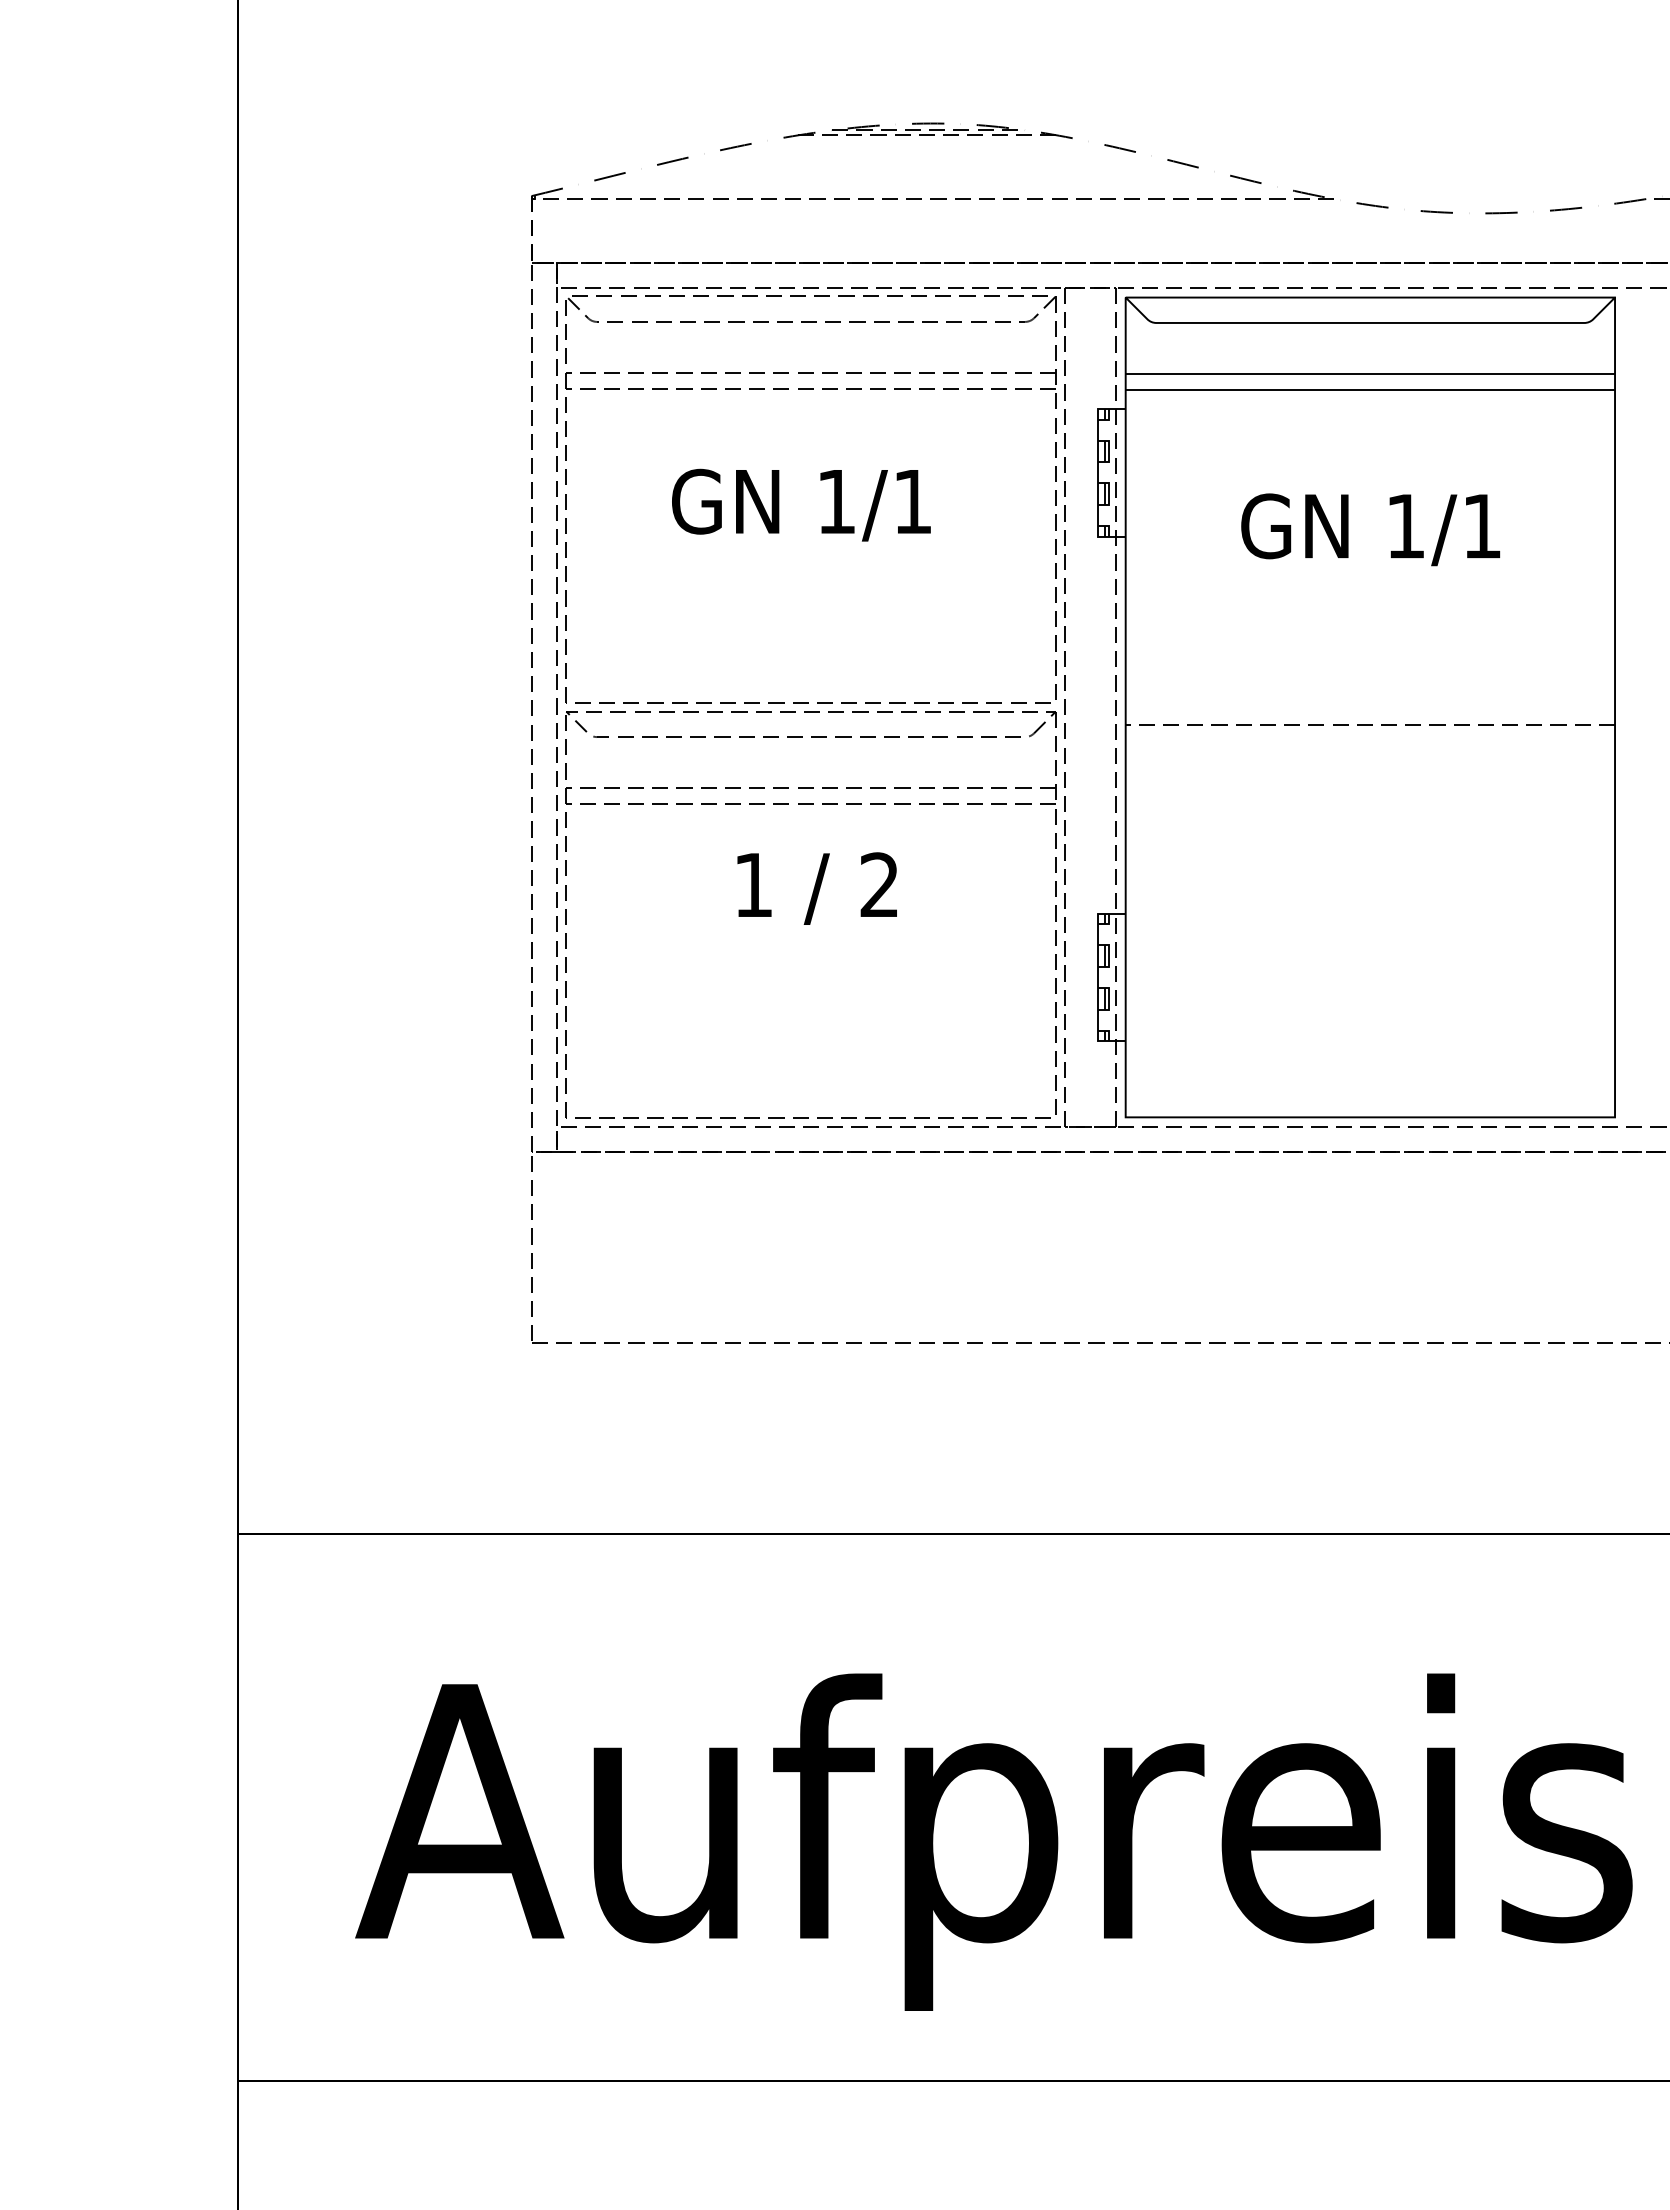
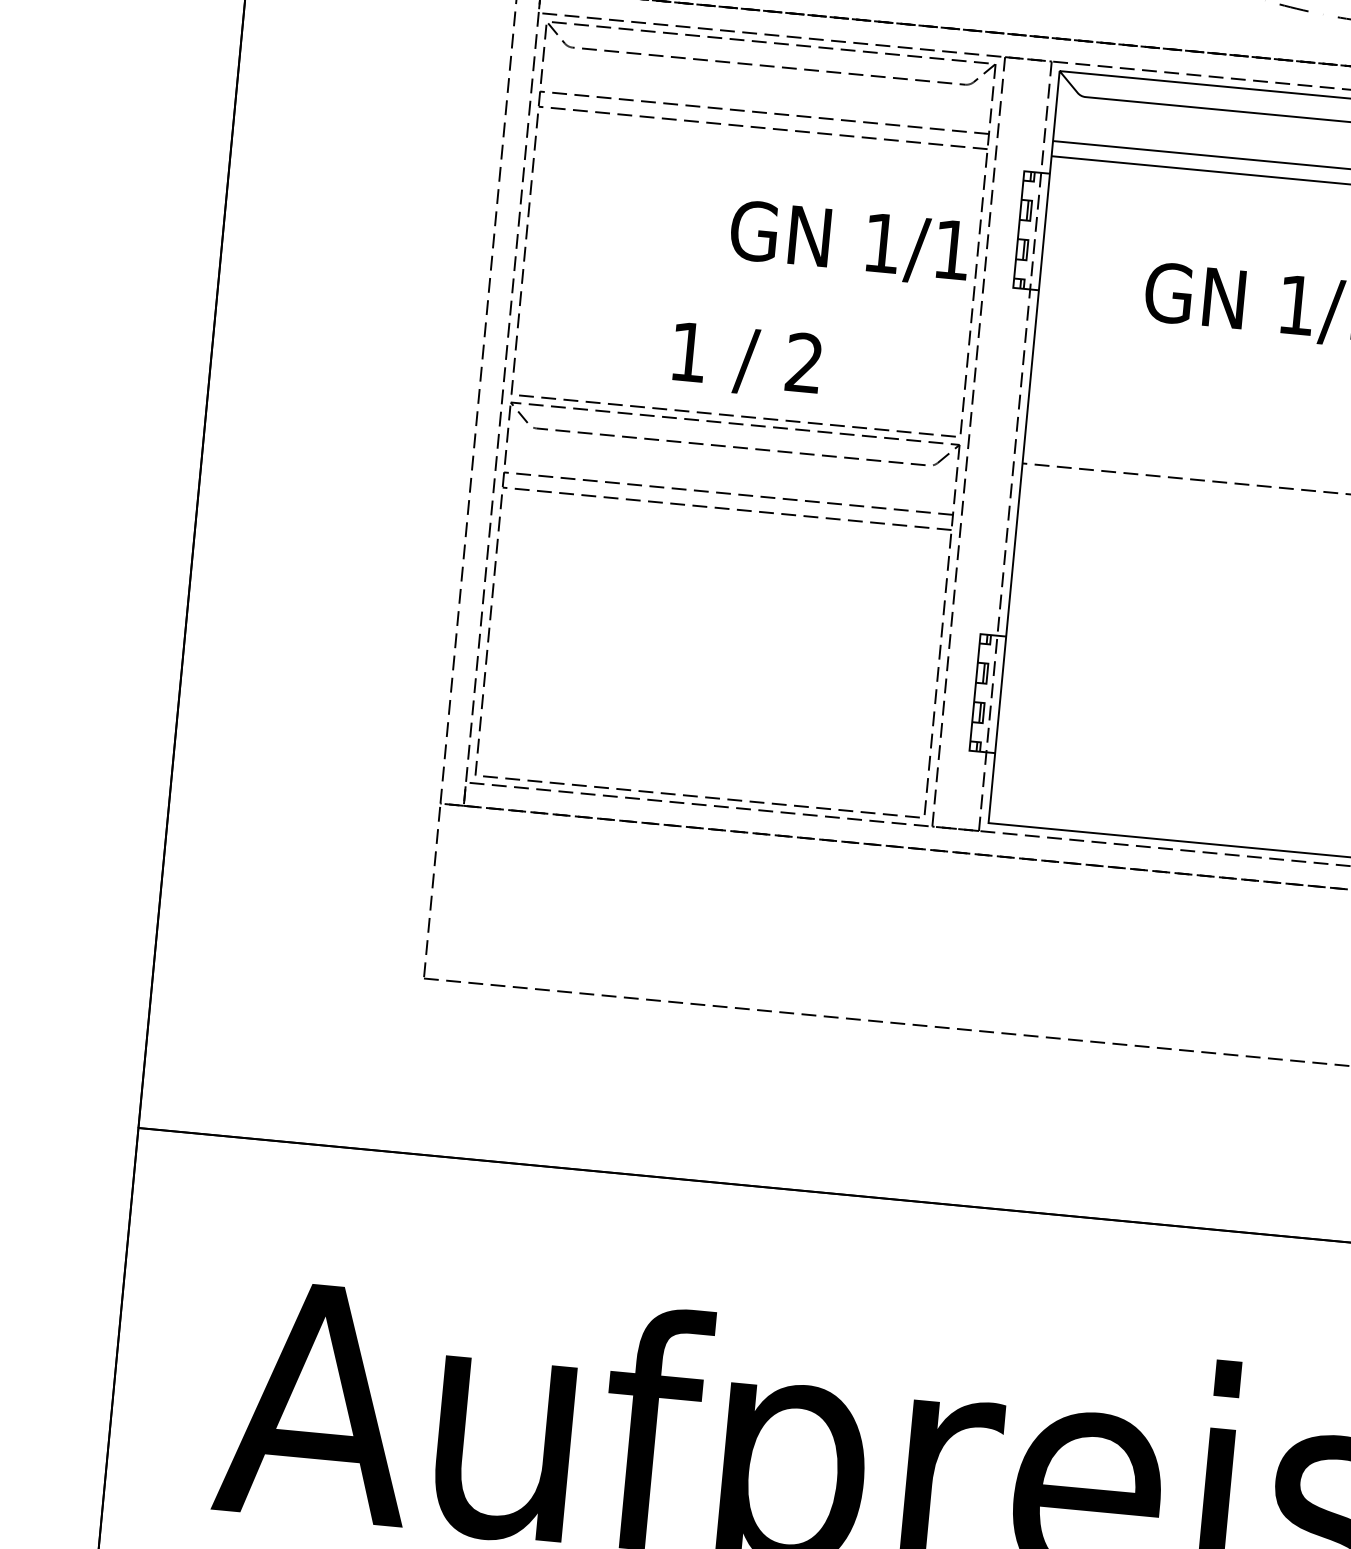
text: (801, 504) -> (849, 242), moved
text: (816, 888) -> (746, 360), moved

